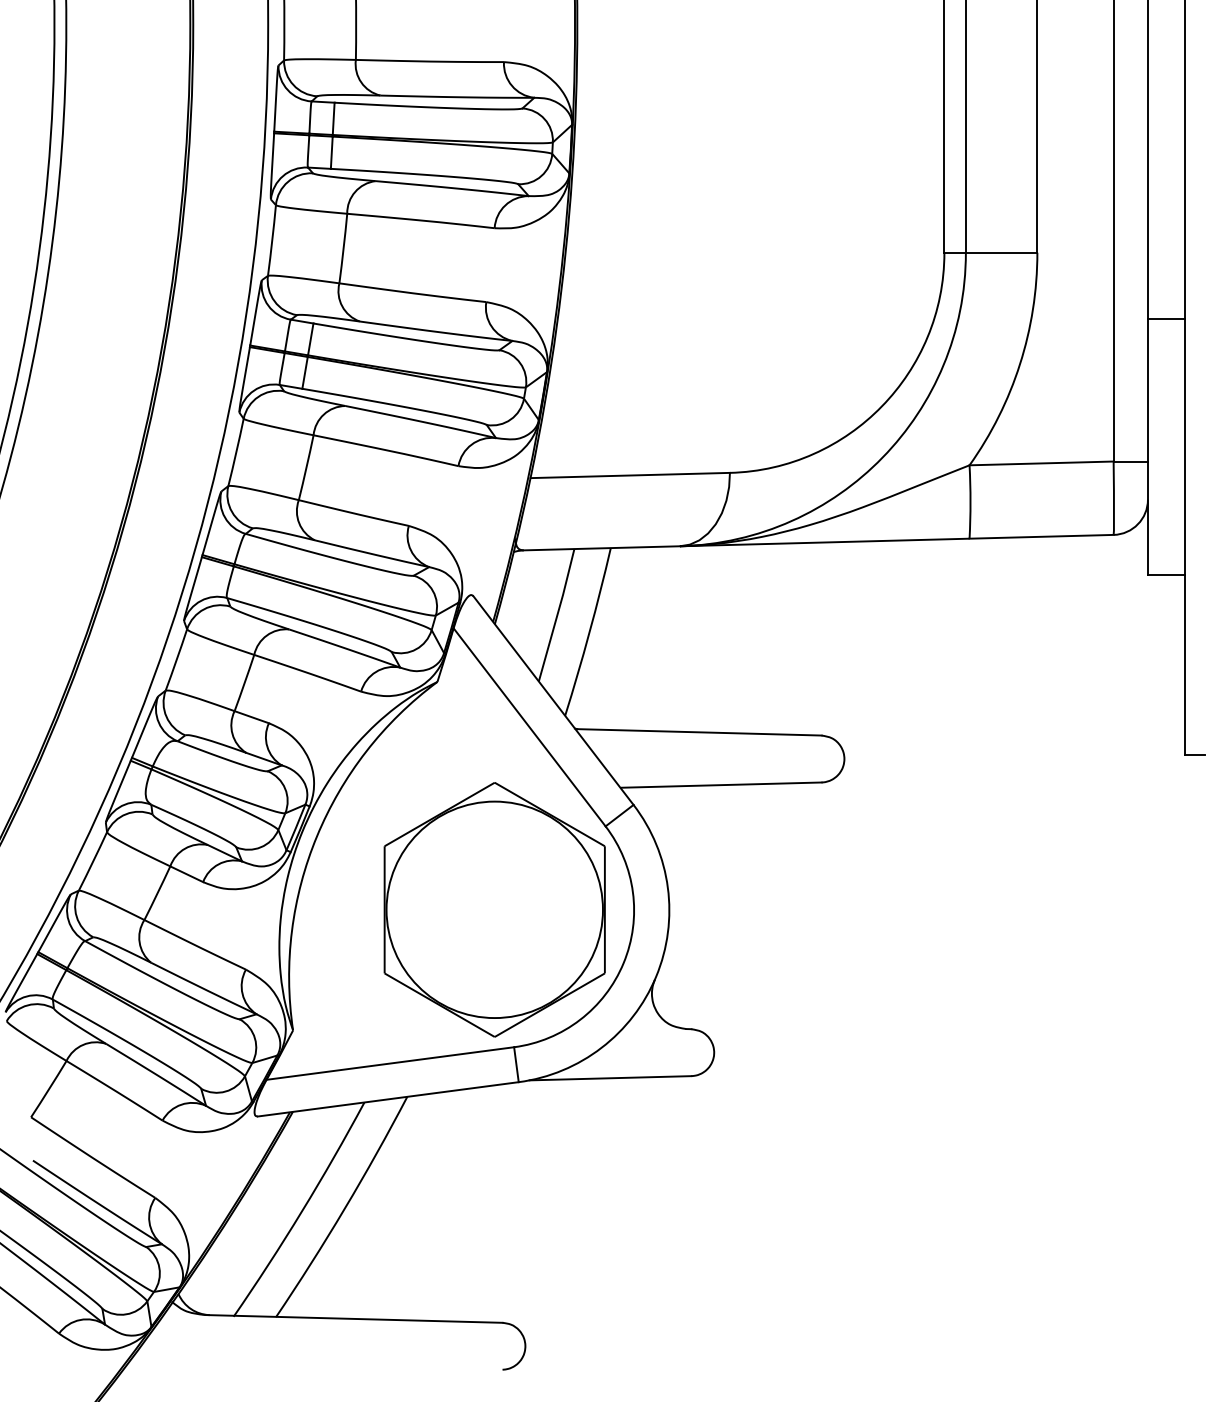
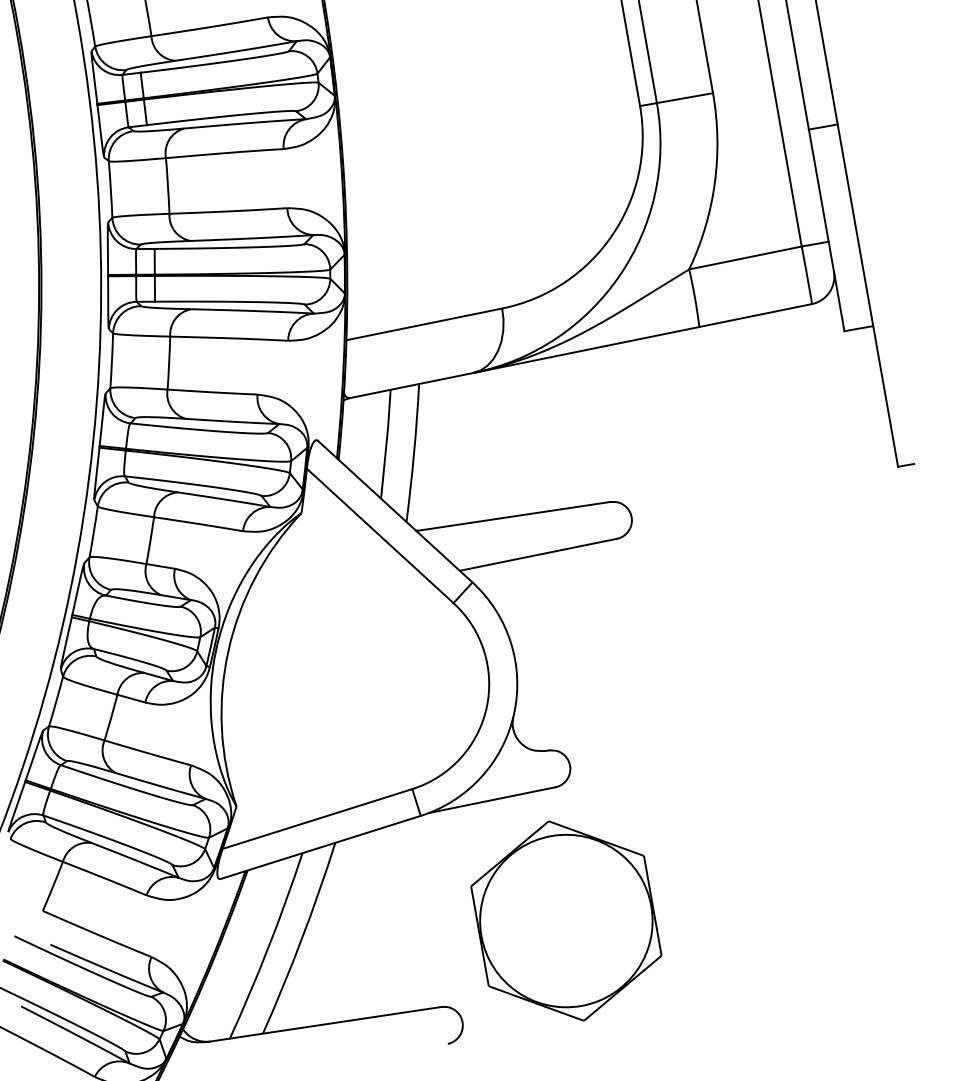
part: (494, 909) -> (566, 920), moved

